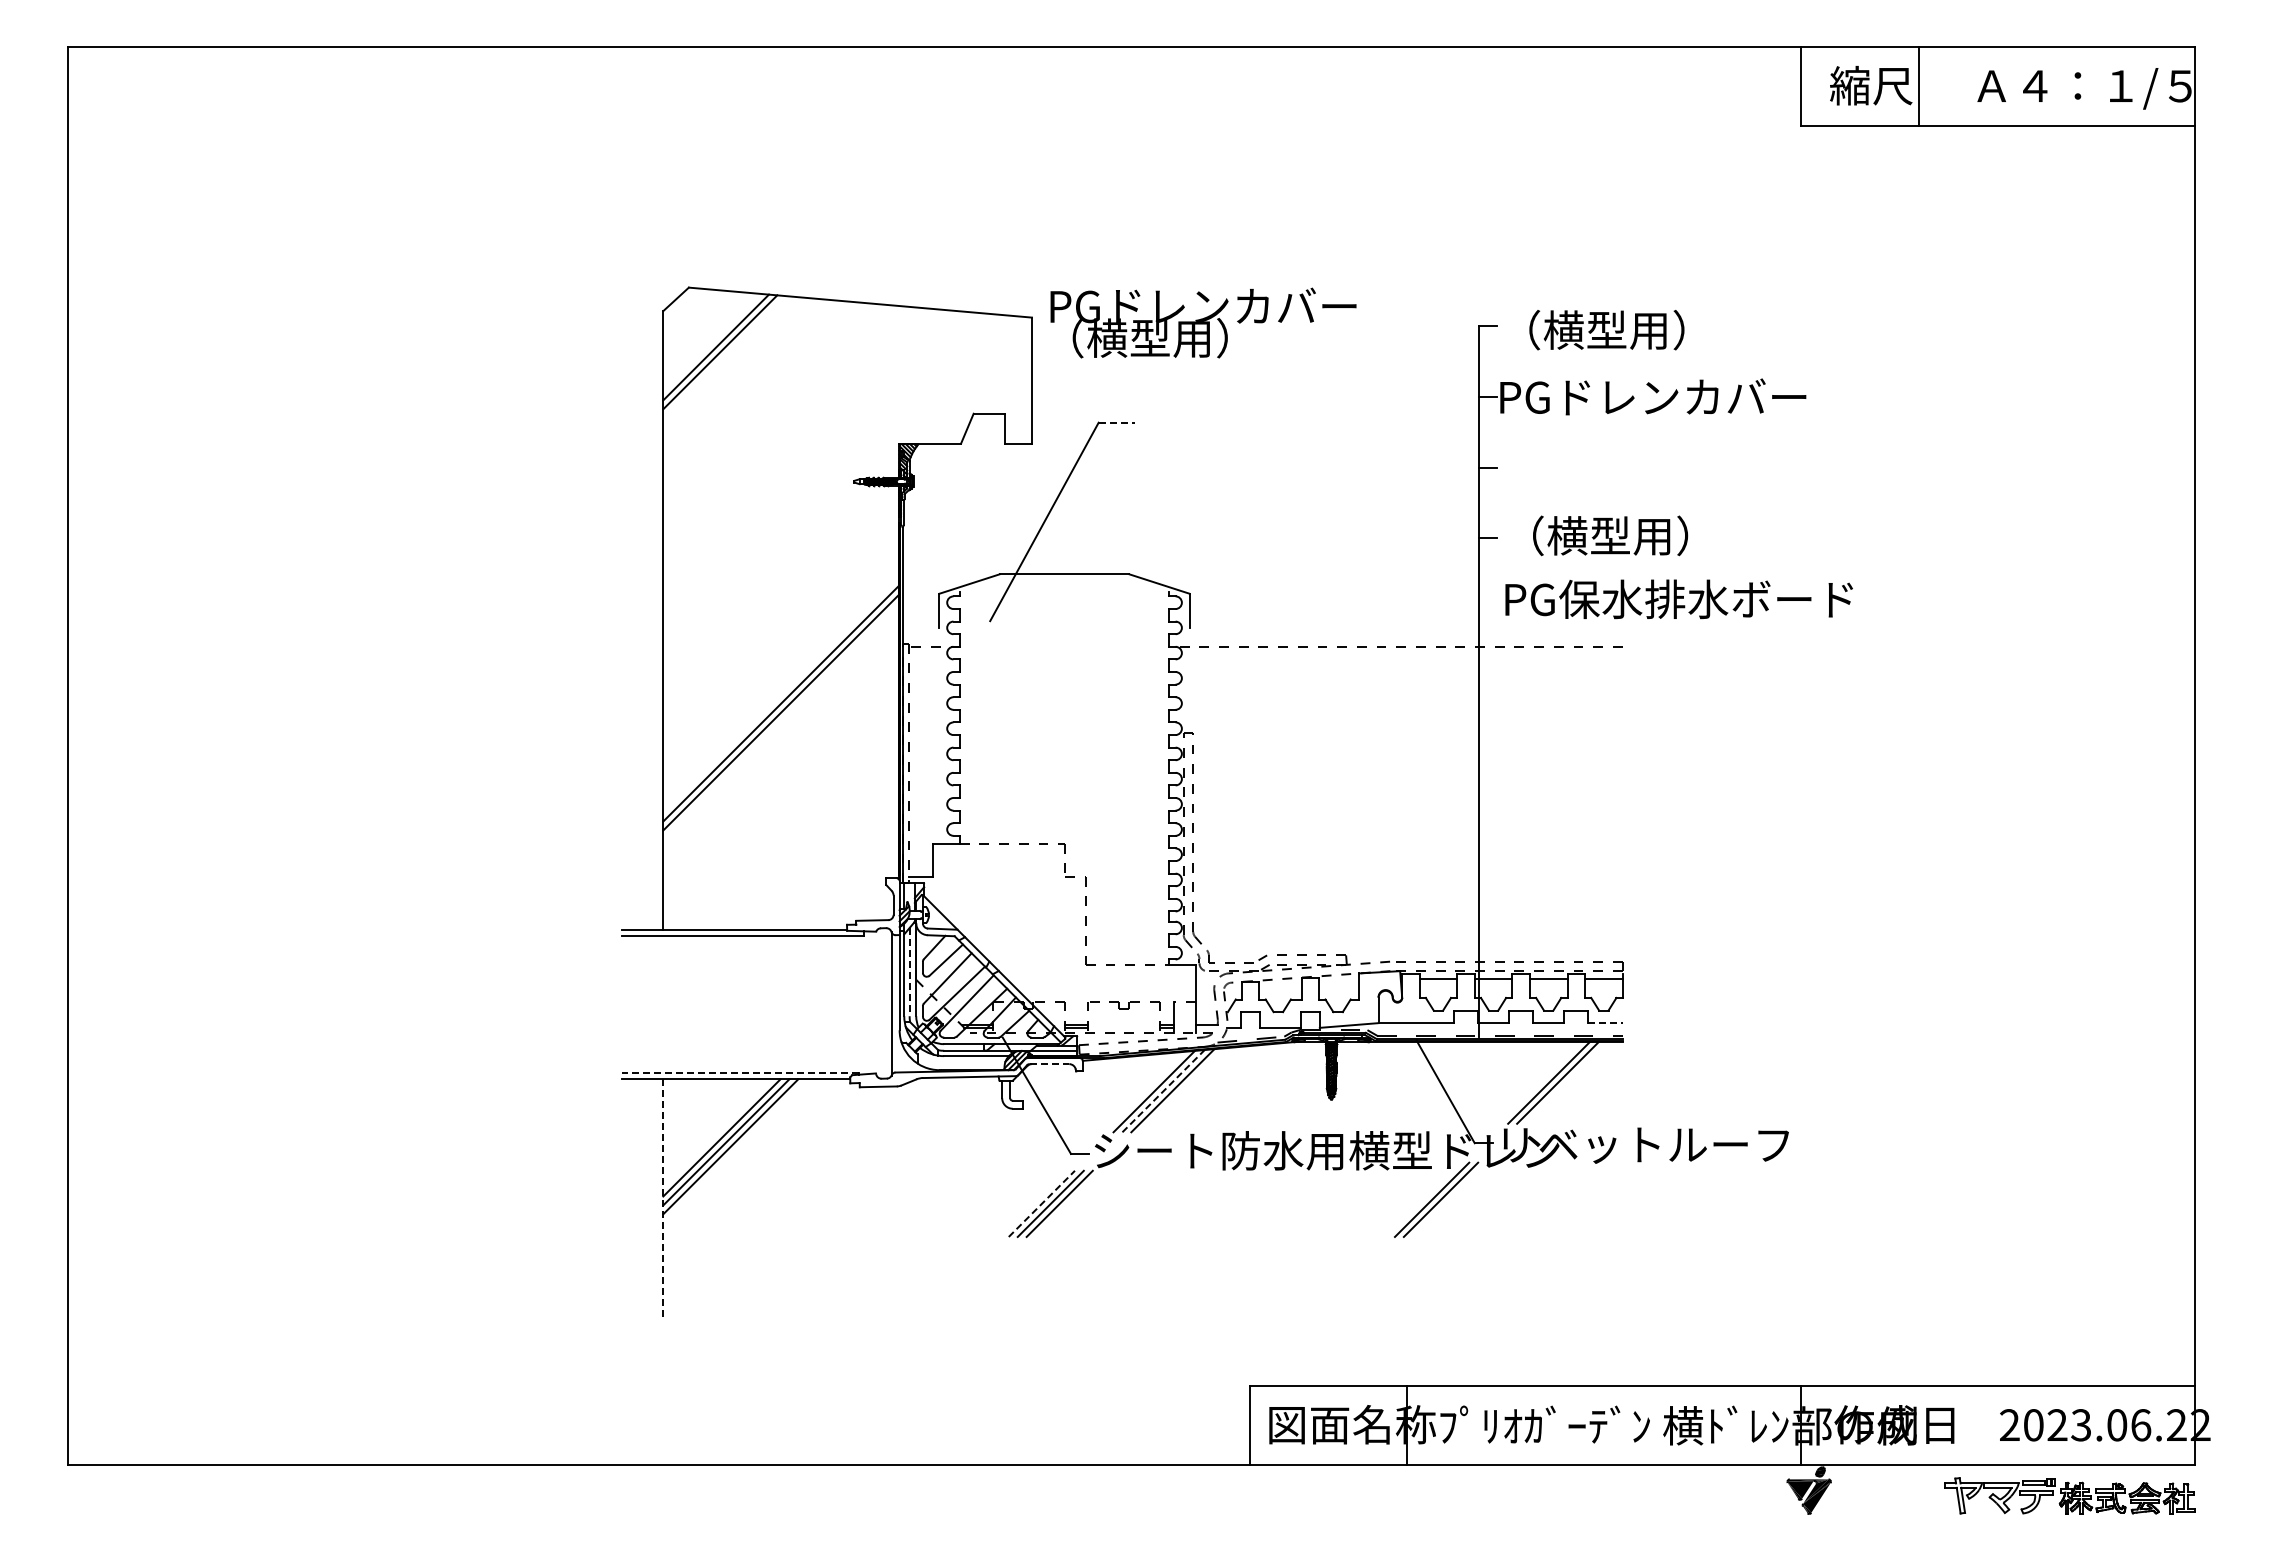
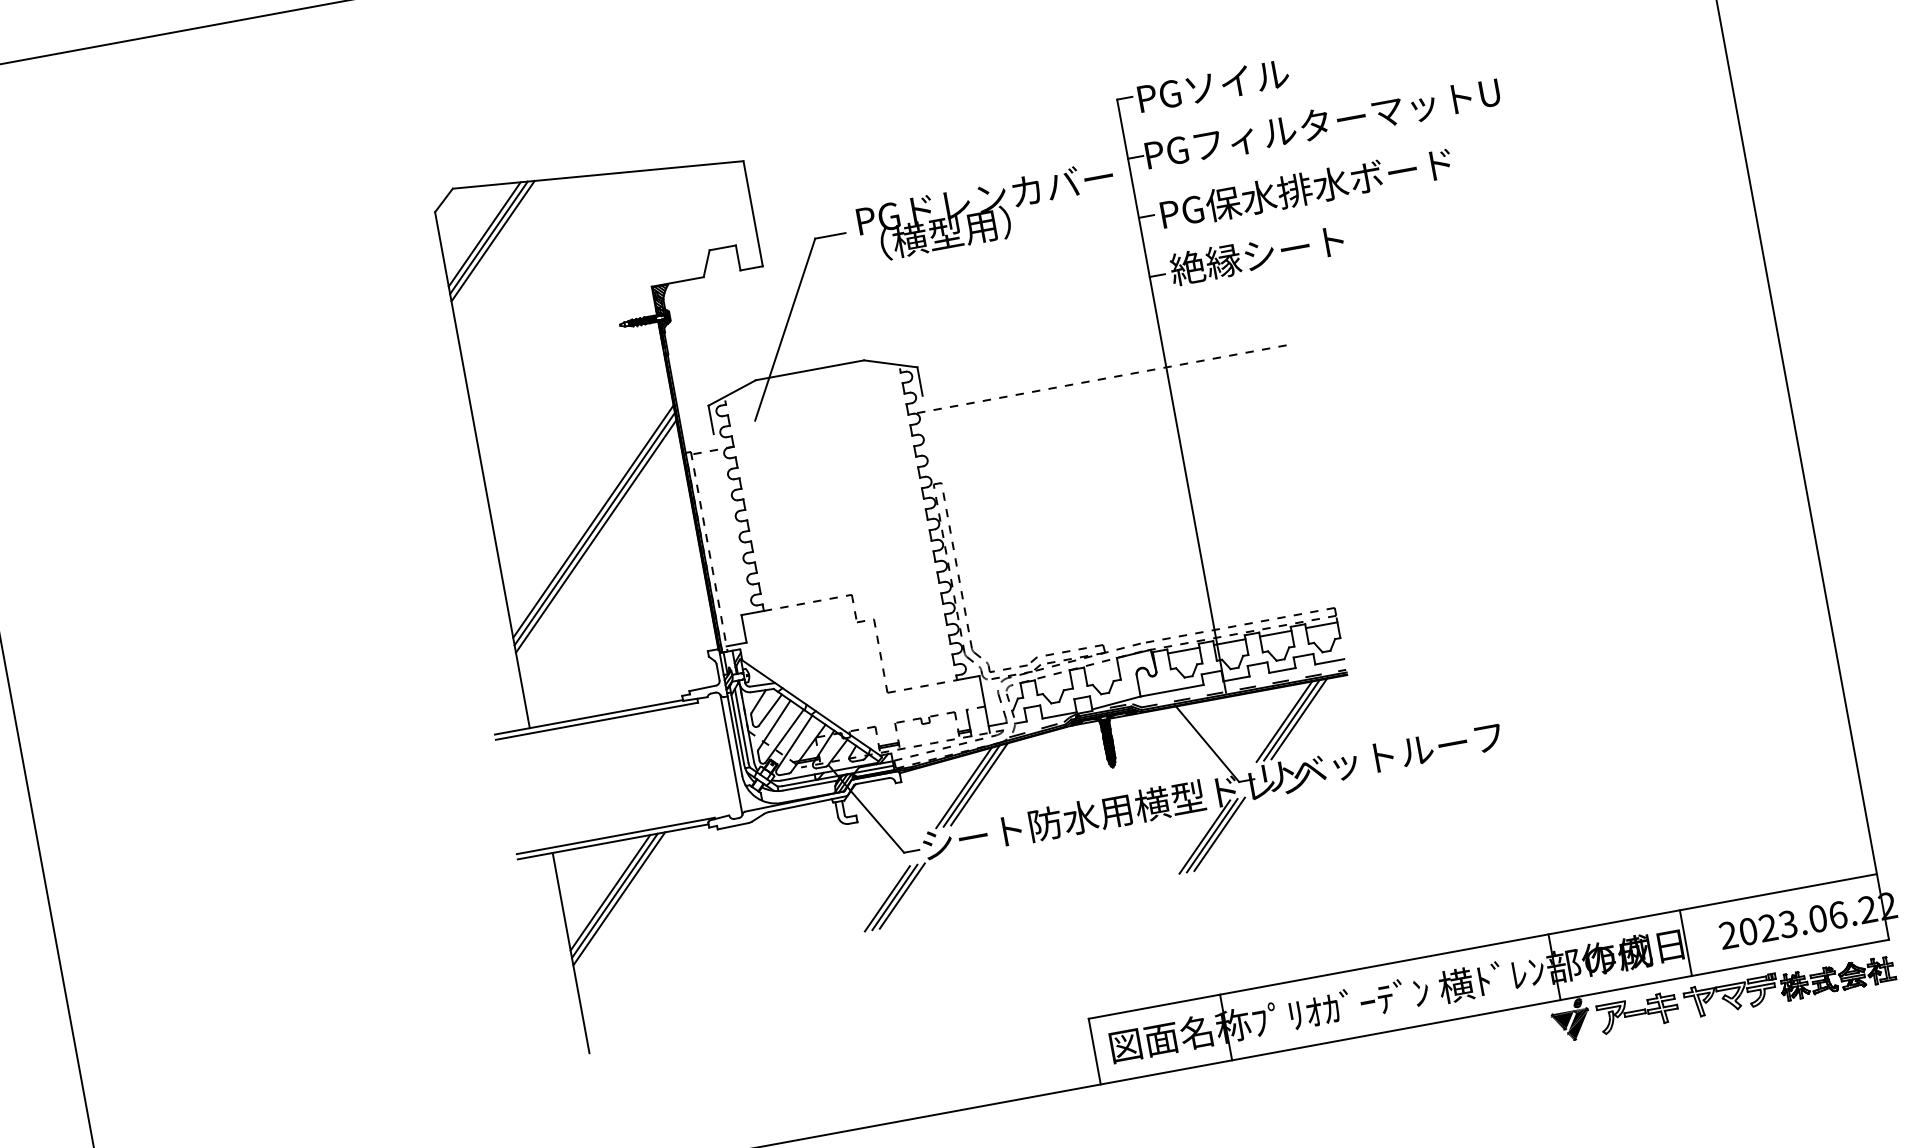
text: (1203, 322) -> (987, 211), moved
text: (1593, 329) -> (1213, 85), （横型用） -> PGソイル
line: (724, 357) -> (493, 241), added
text: (1741, 397) -> (1347, 119), PGドレンカバー -> PGフィルターマットU
line: (1117, 422) -> (830, 235), dashed -> solid
text: (1607, 535) -> (1256, 254), （横型用） -> 絶縁シート
text: (1678, 599) -> (1305, 188), moved
line: (780, 721) -> (595, 536), added
line: (909, 972) -> (741, 726), dashed -> solid
line: (1605, 1023) -> (1329, 662), dashed -> solid
line: (1049, 1064) -> (872, 781), dashed -> solid
line: (740, 1073) -> (616, 836), dashed -> solid
line: (1539, 1082) -> (1283, 721), added
line: (1163, 1090) -> (971, 785), dashed -> solid
line: (1423, 1199) -> (1205, 836), added
line: (663, 1200) -> (571, 953), dashed -> solid
line: (1041, 1203) -> (887, 898), dashed -> solid
line: (1958, 1424) -> (1685, 942), added
part: (1887, 1495) -> (1637, 1012), added

